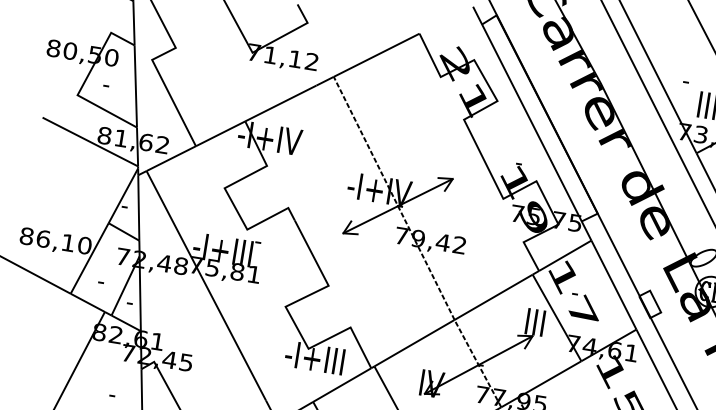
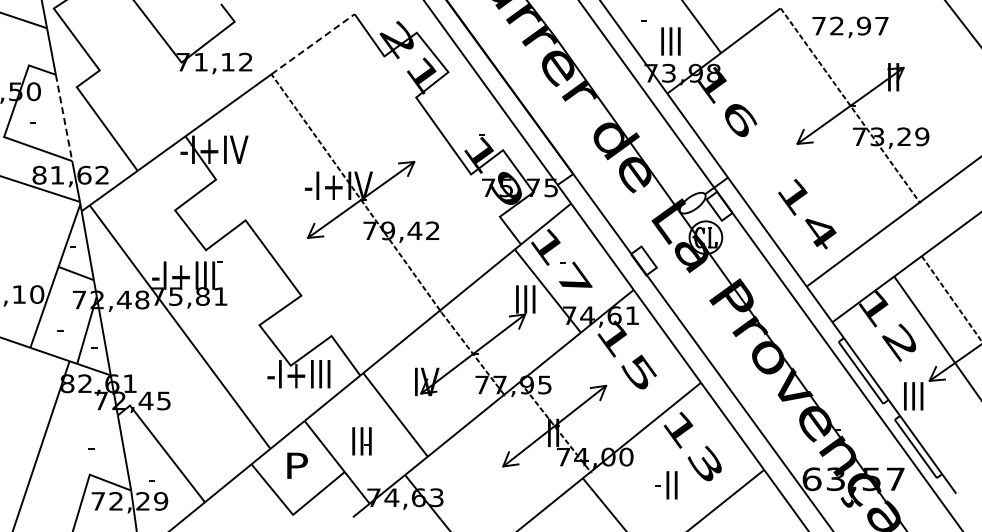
line: (377, 54) -> (313, 43), solid -> dashed
line: (136, 86) -> (64, 117), solid -> dashed

